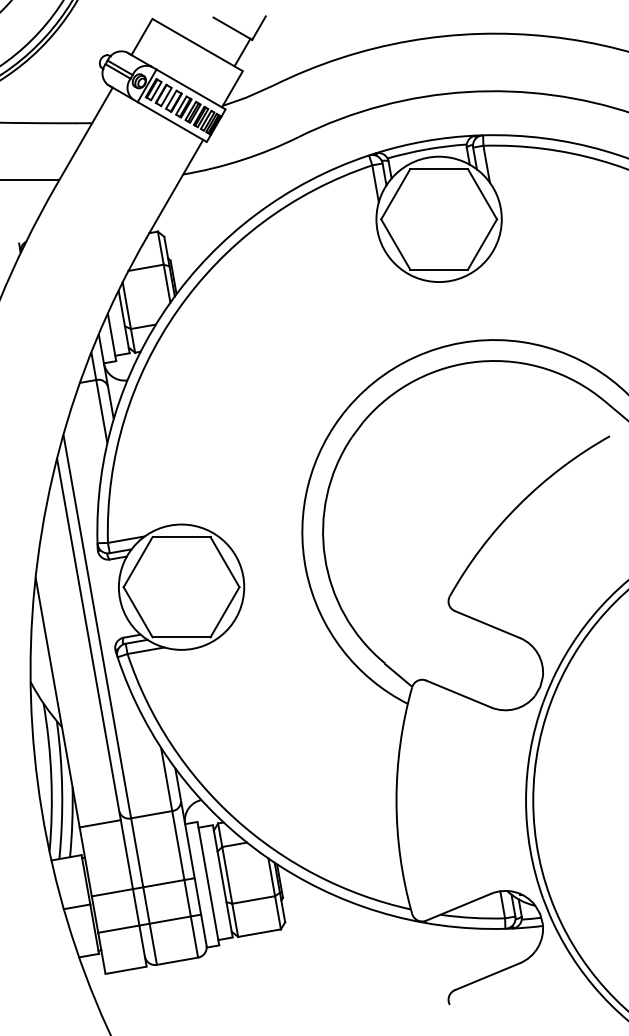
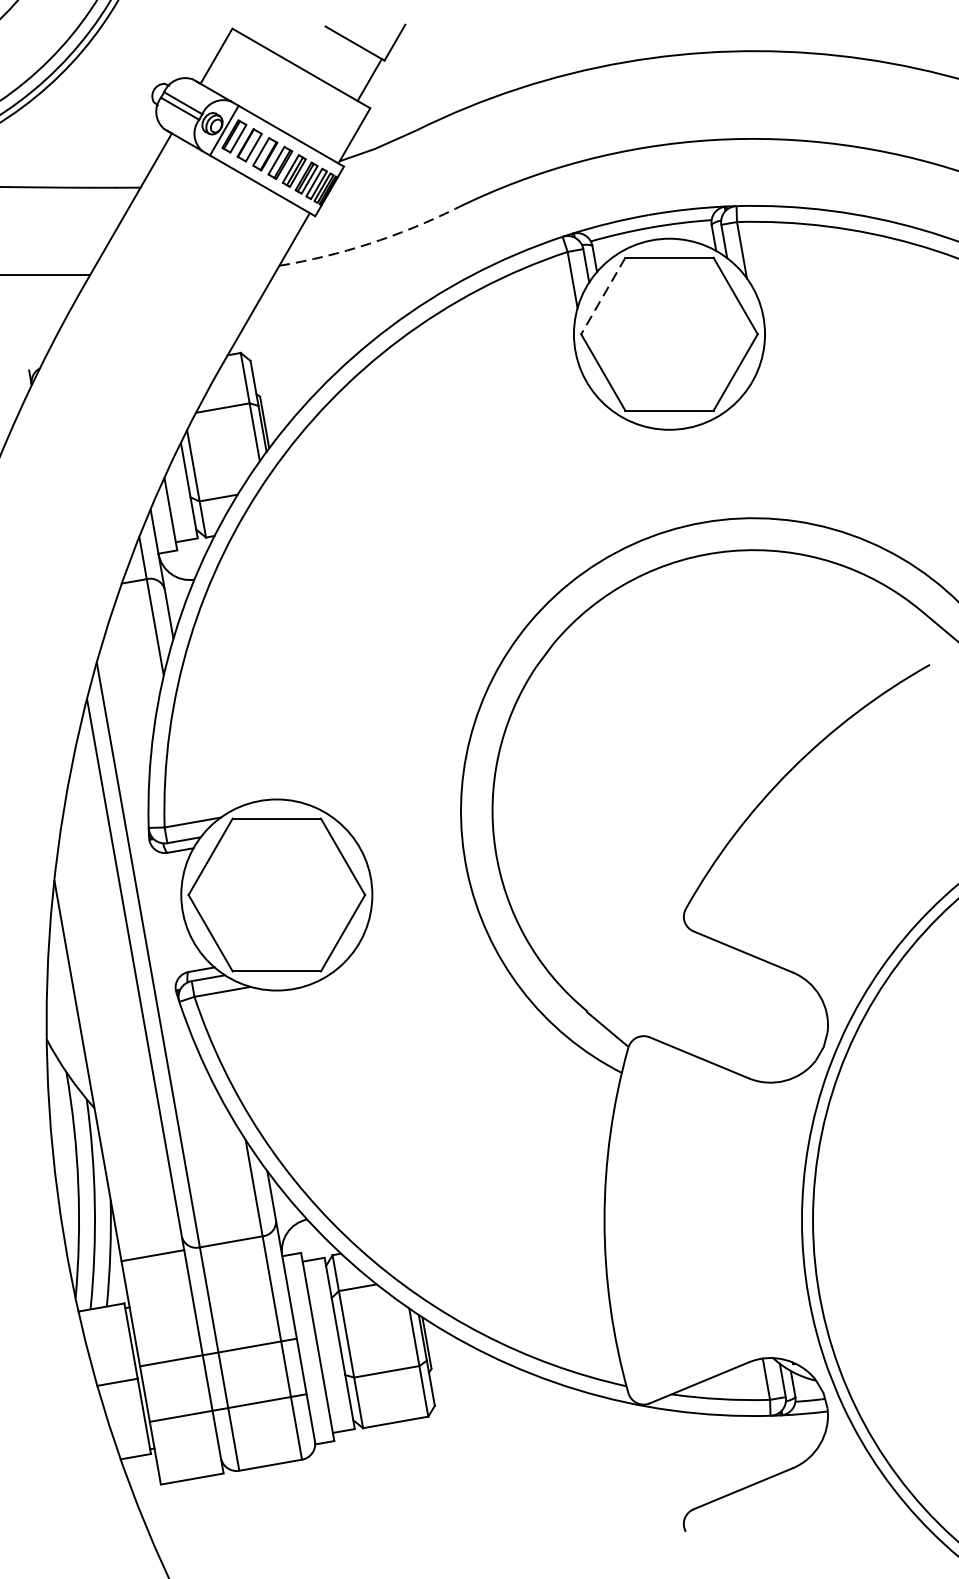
arc: (242, 160) -> (369, 244), solid -> dashed
line: (395, 194) -> (602, 296), solid -> dashed

